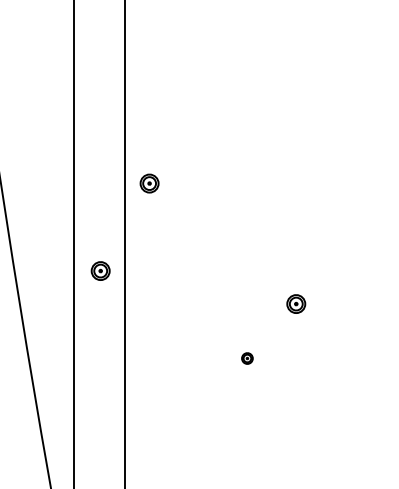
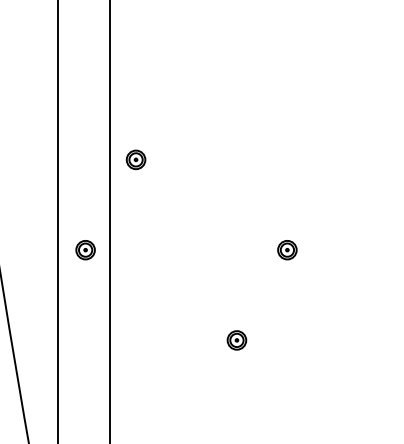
part: (296, 303) -> (287, 249), moved
part: (247, 358) -> (237, 340), size x1.67

